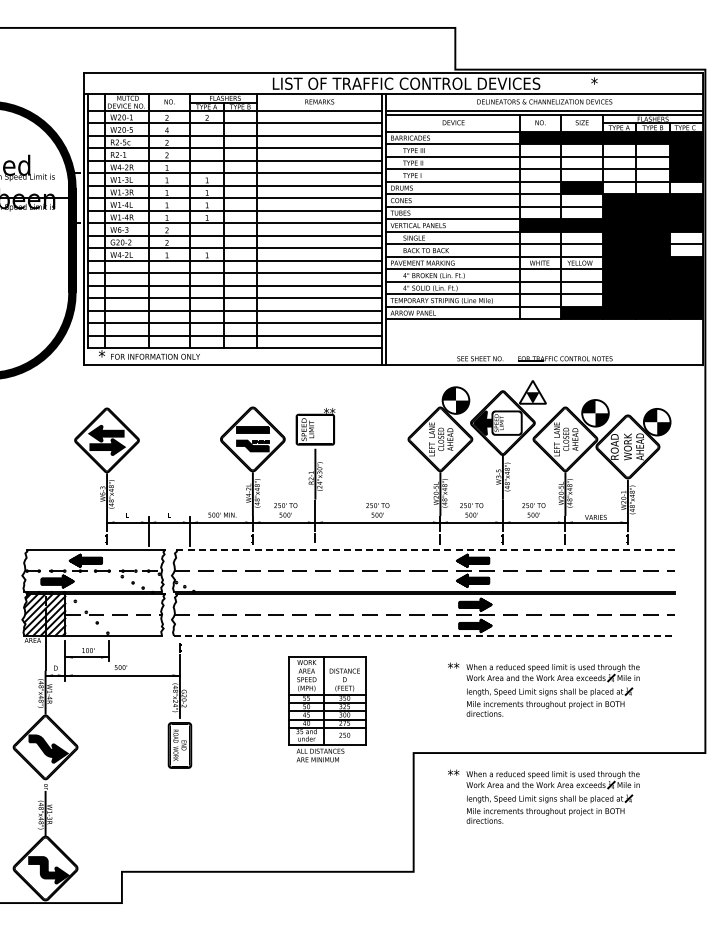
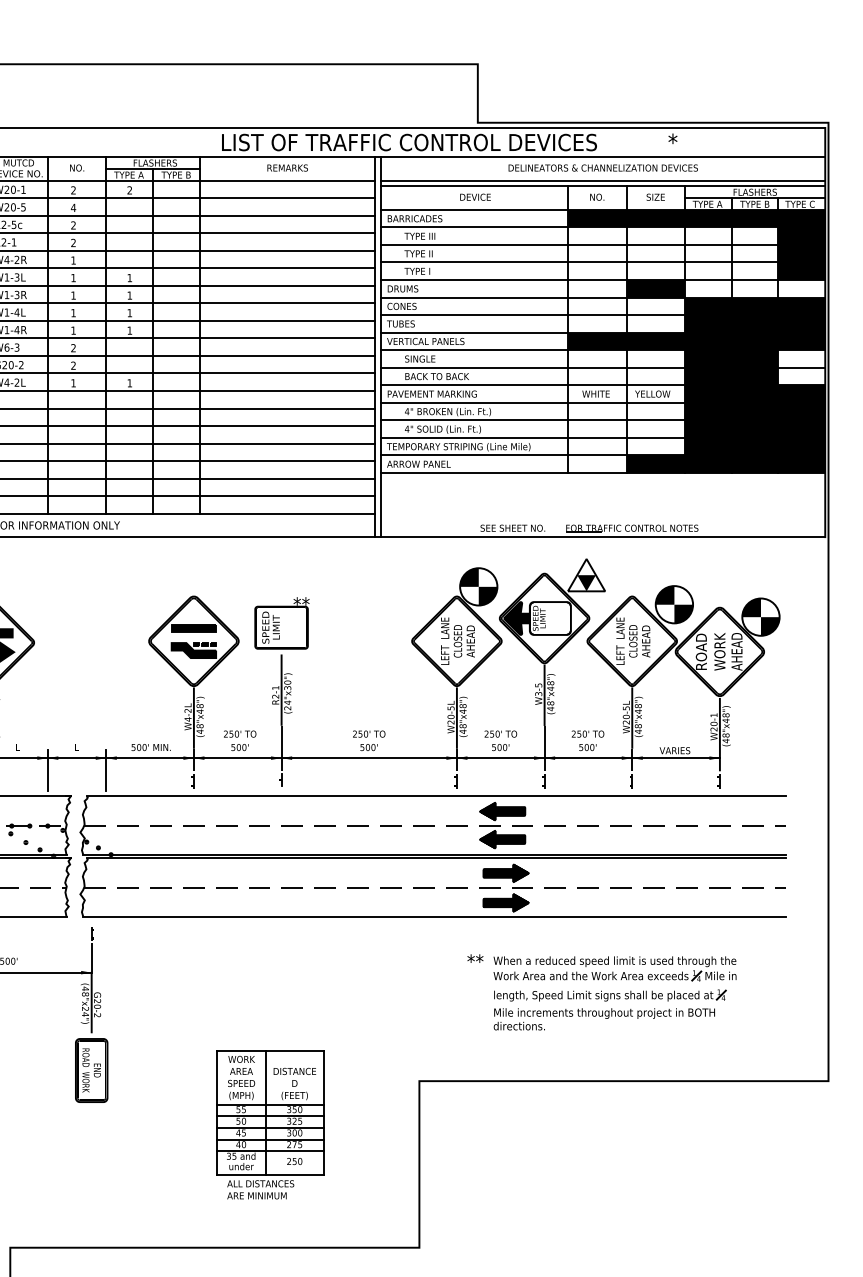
line: (426, 550) -> (437, 797), dashed -> solid
line: (424, 635) -> (434, 916), dashed -> solid
part: (327, 709) -> (270, 1125), moved
part: (543, 796) -> (601, 1142), removed

